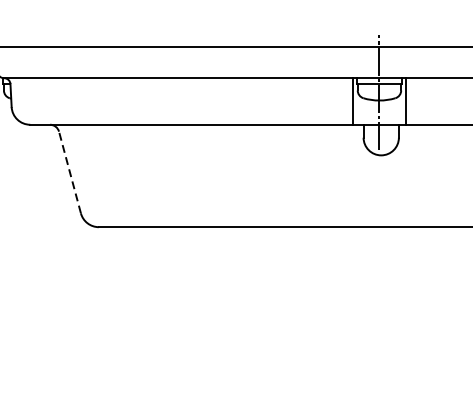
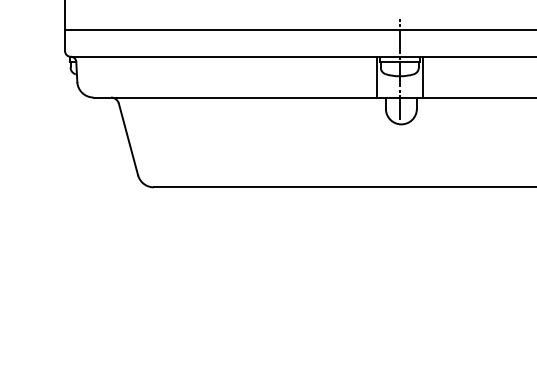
line: (70, 171) -> (128, 138), dashed -> solid

